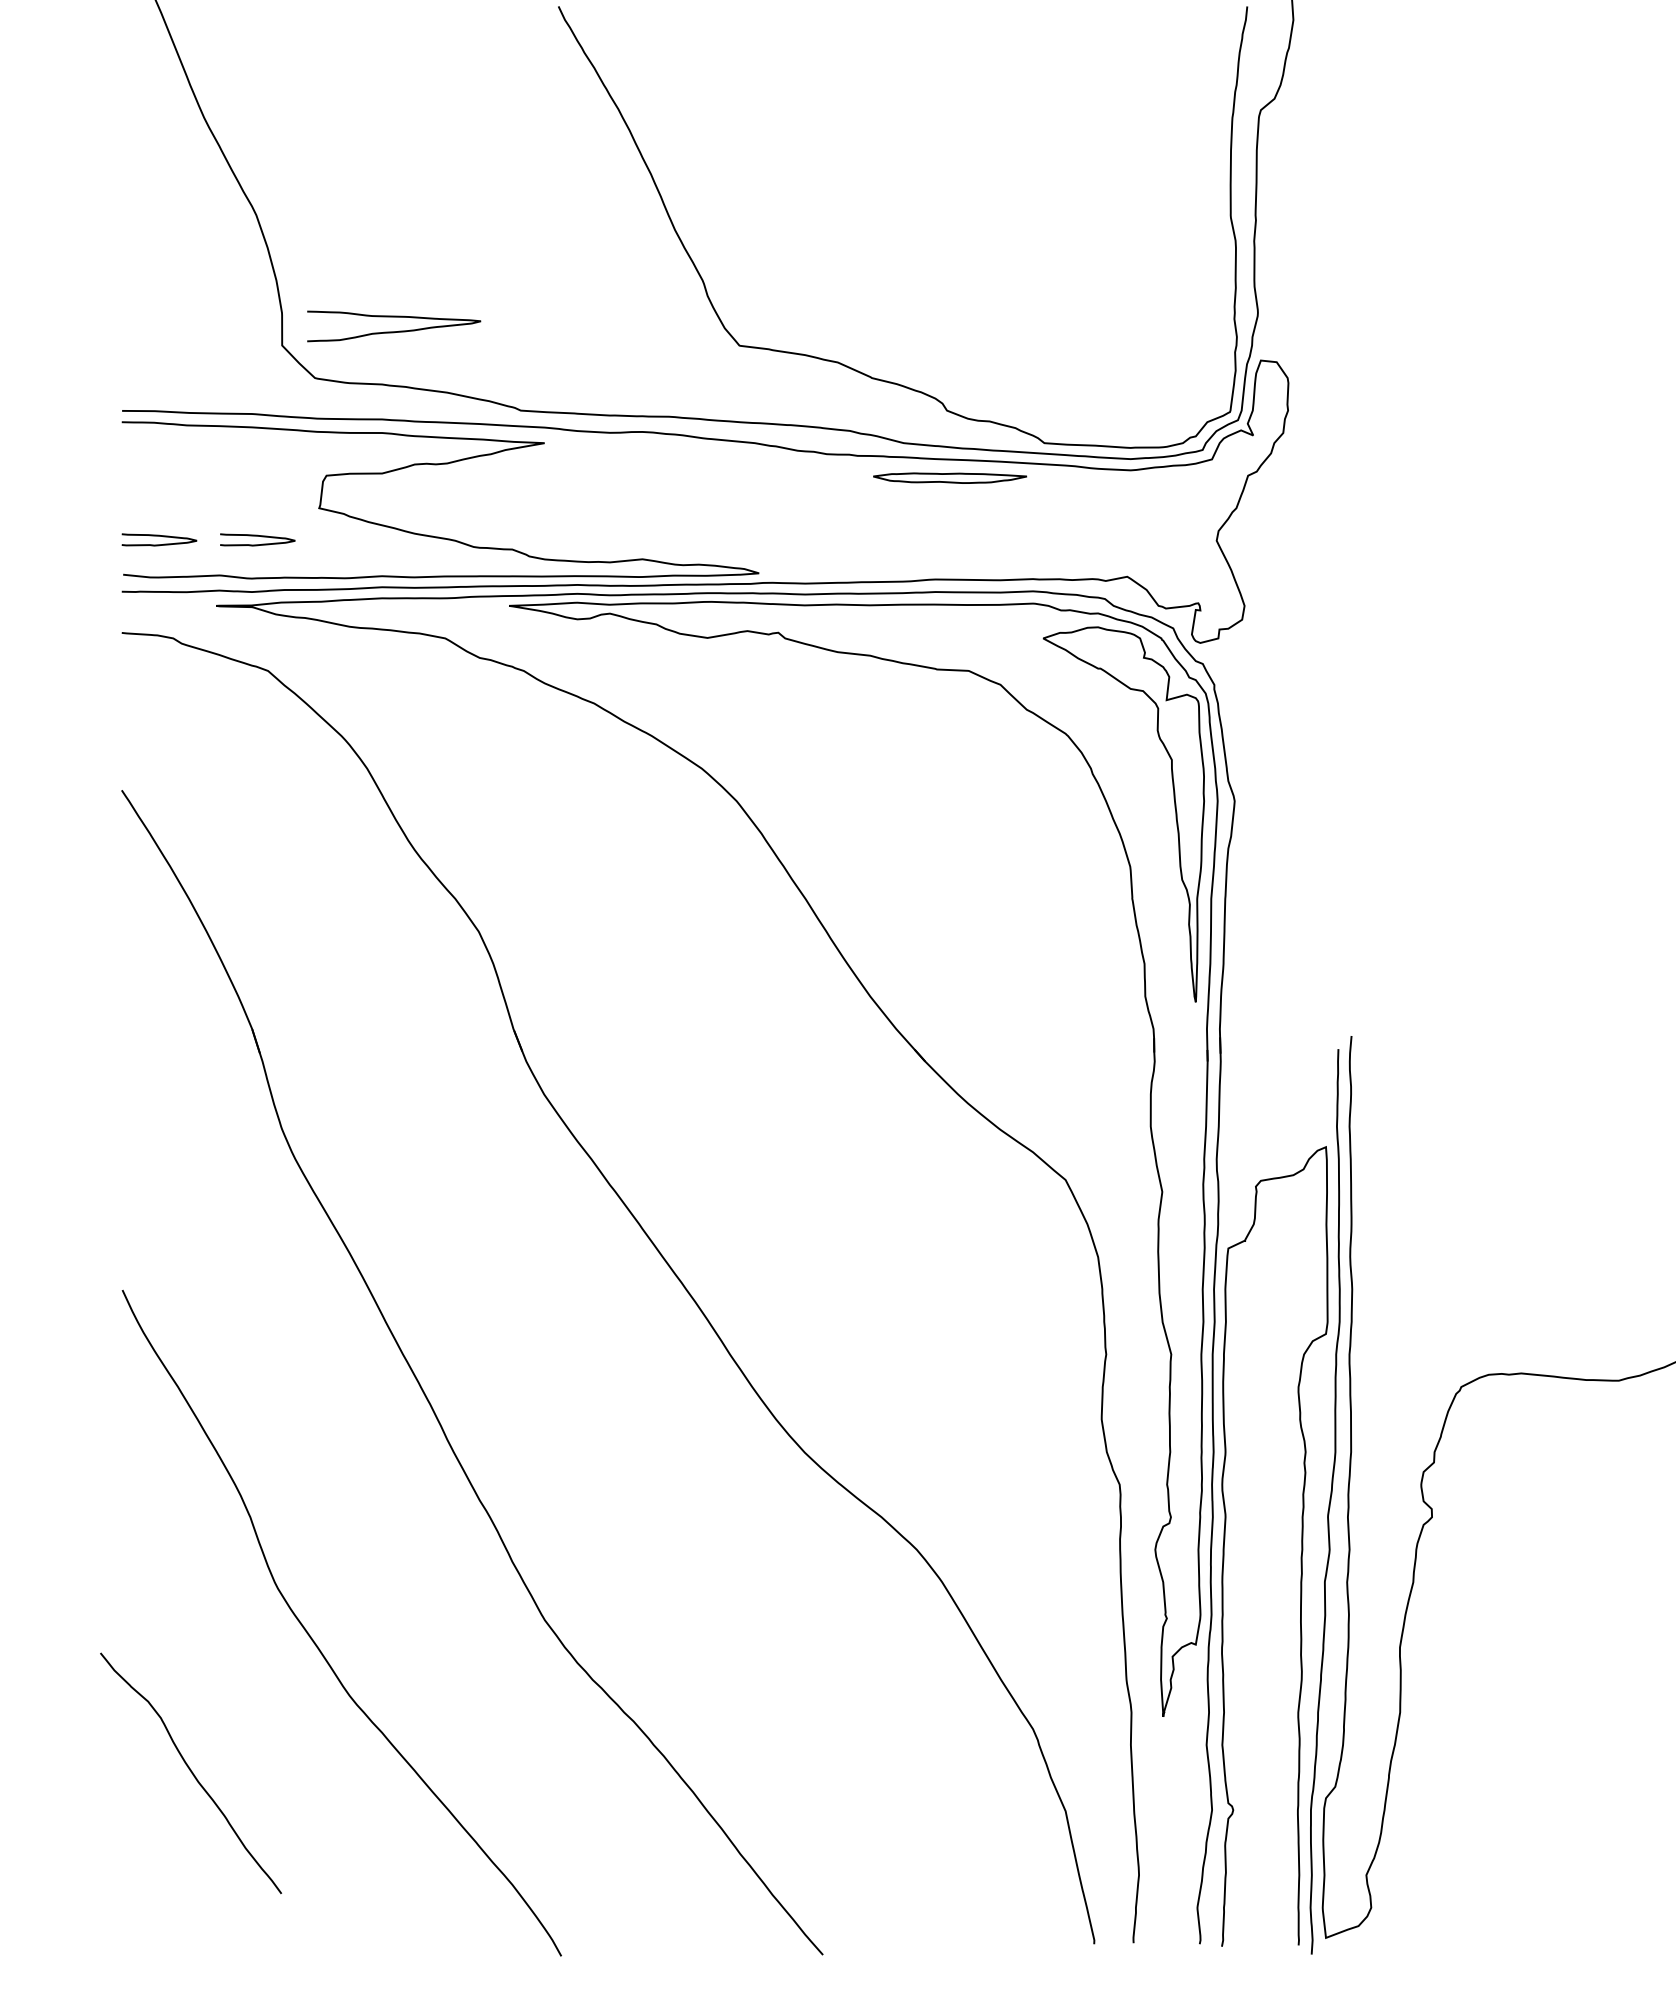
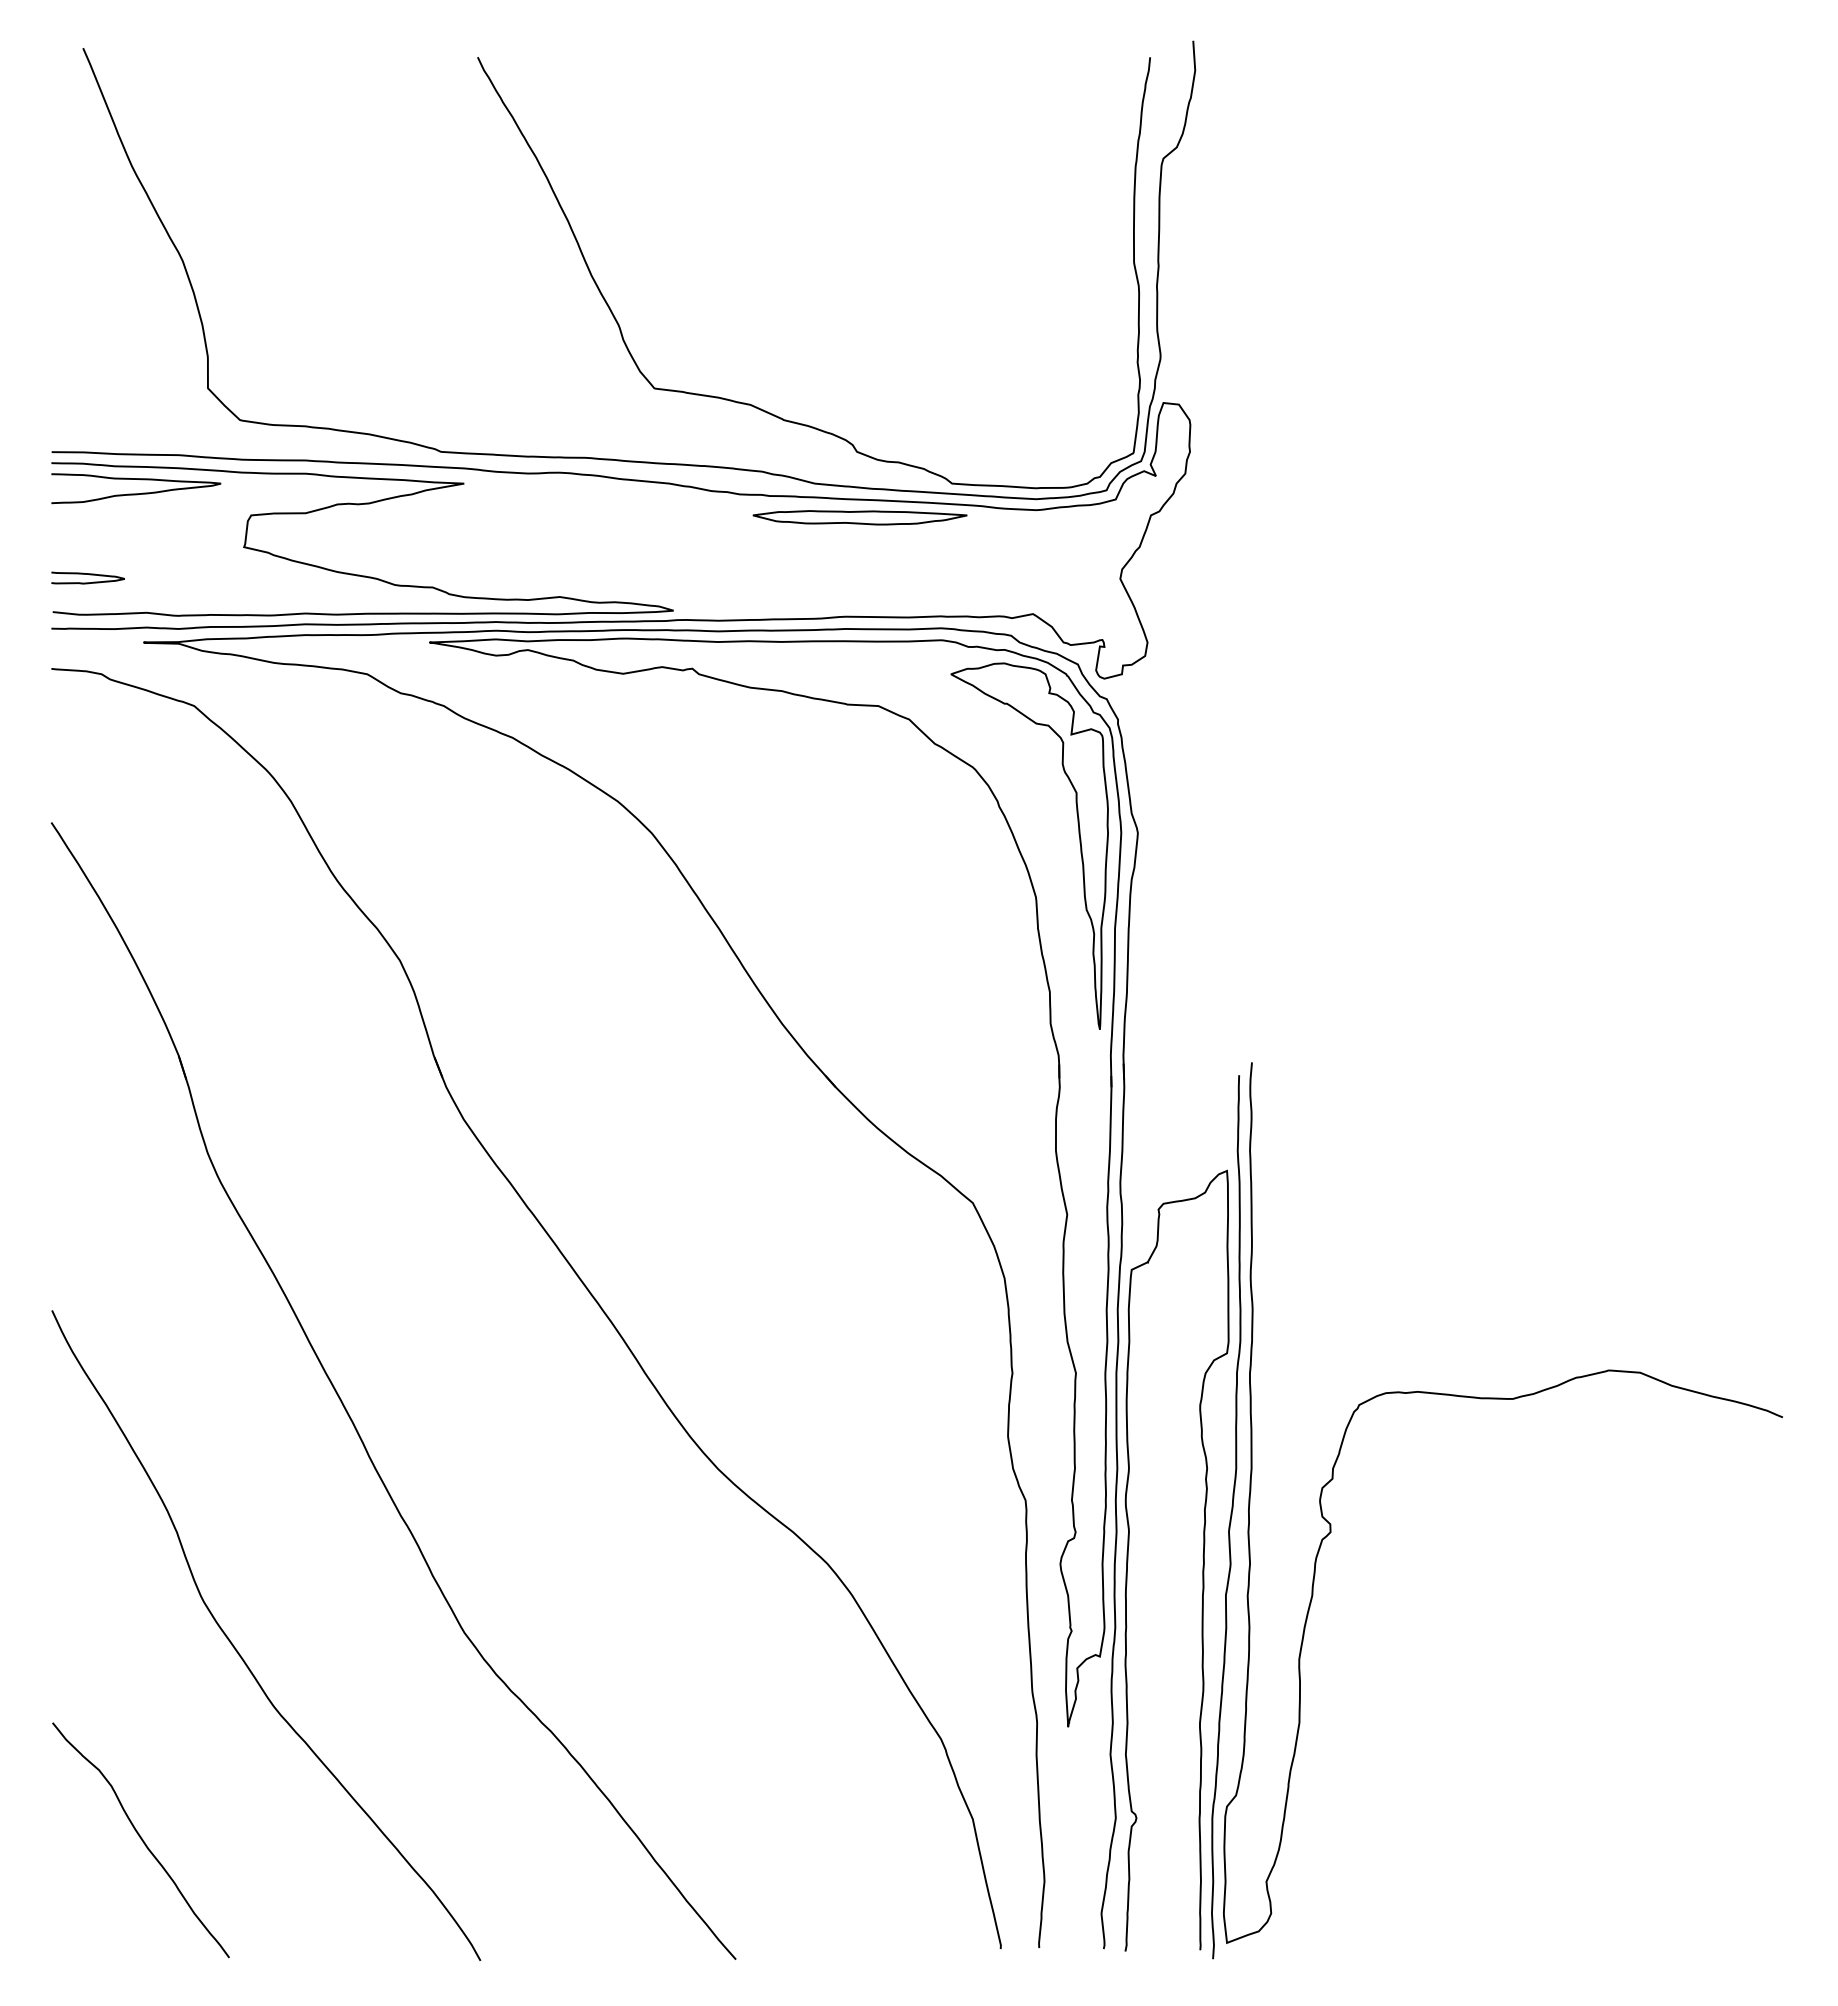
curve: (394, 331) -> (136, 493), moved
part: (949, 477) -> (859, 517), size x1.43
curve: (259, 537) -> (185, 575), removed
curve: (190, 1772) -> (140, 1839), moved

